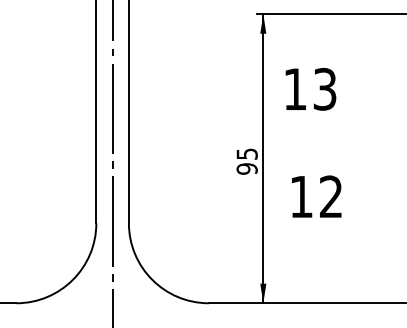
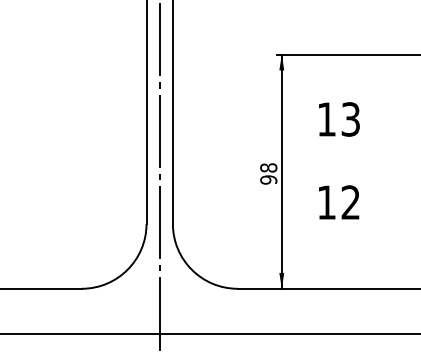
text: (311, 89) -> (339, 119), moved
text: (246, 153) -> (268, 167), 95 -> 98
text: (317, 196) -> (339, 202), moved

